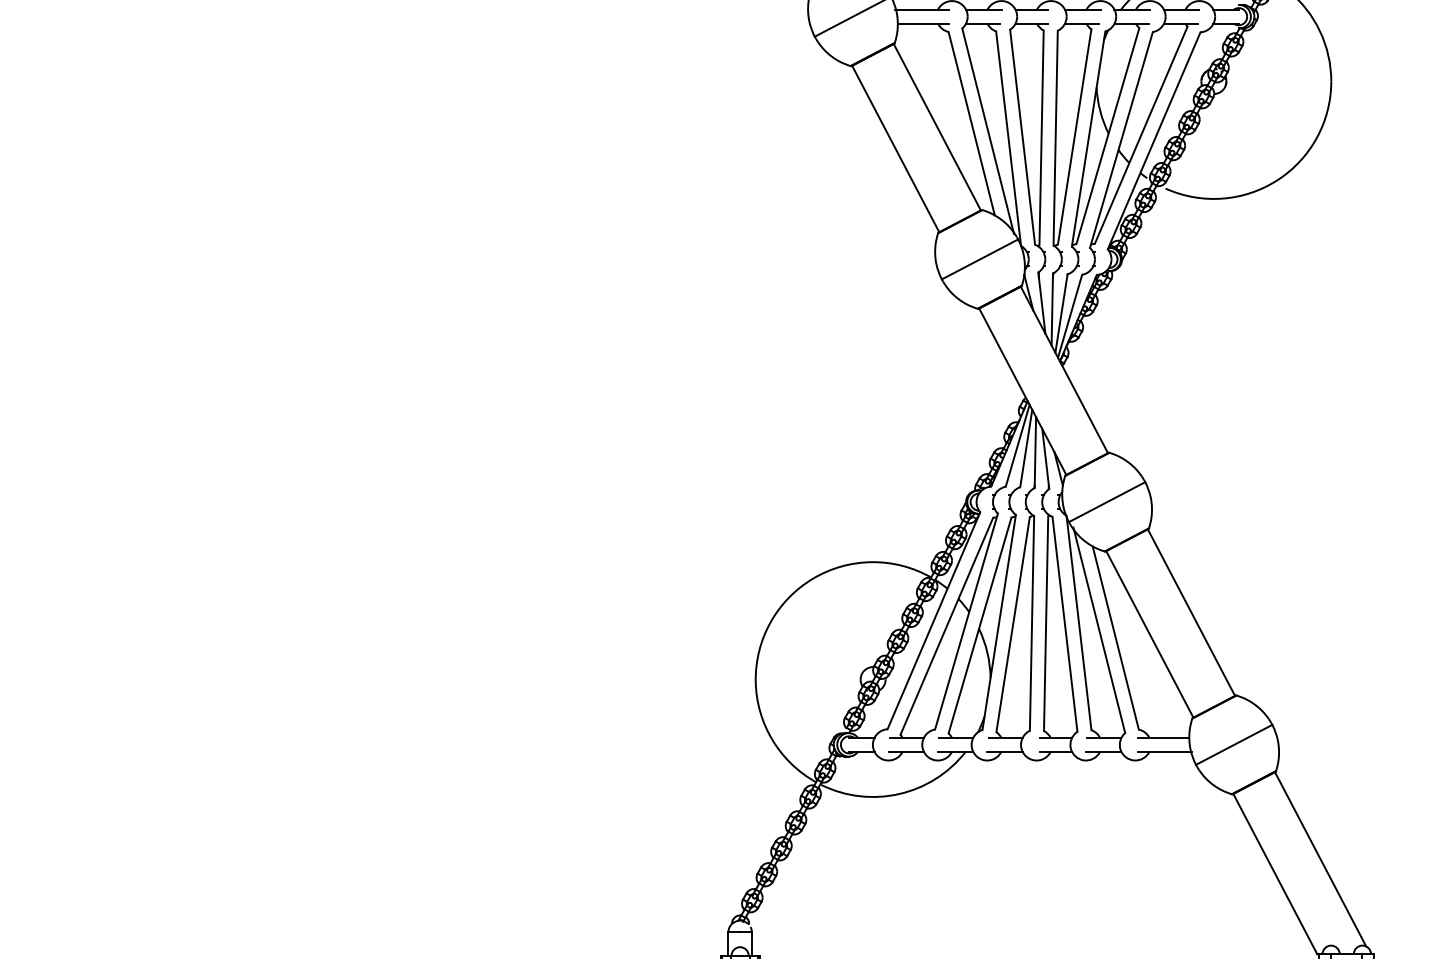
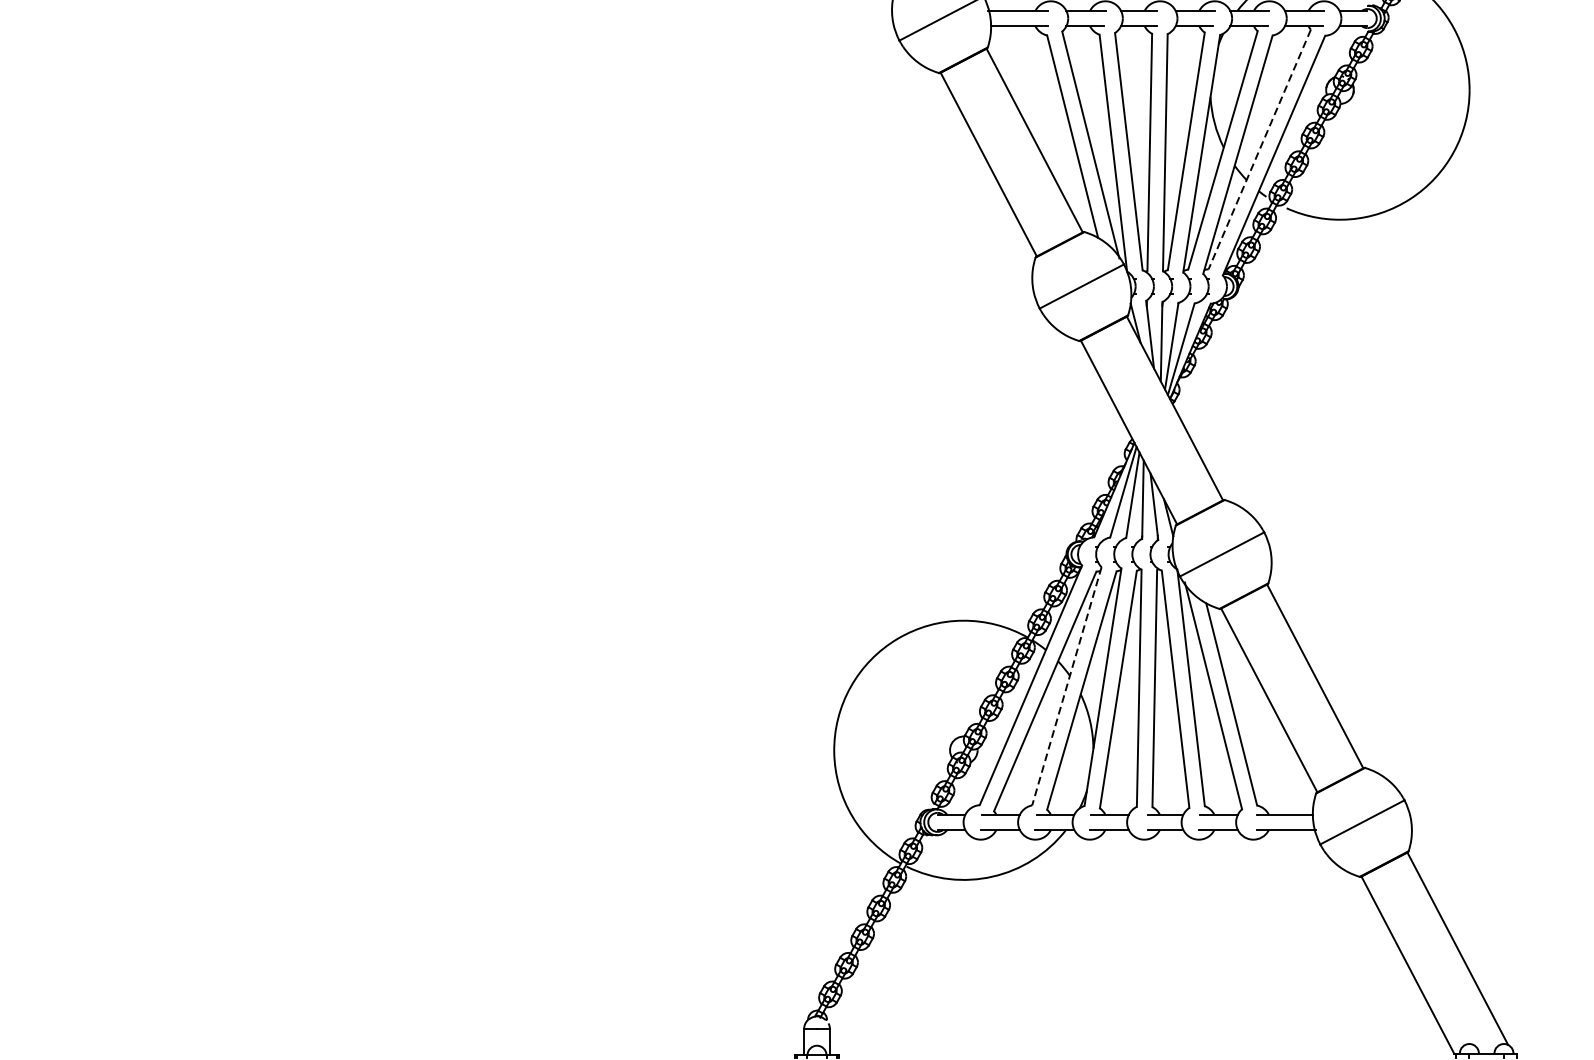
line: (1141, 135) -> (1260, 149), solid -> dashed
line: (966, 622) -> (1066, 687), solid -> dashed

